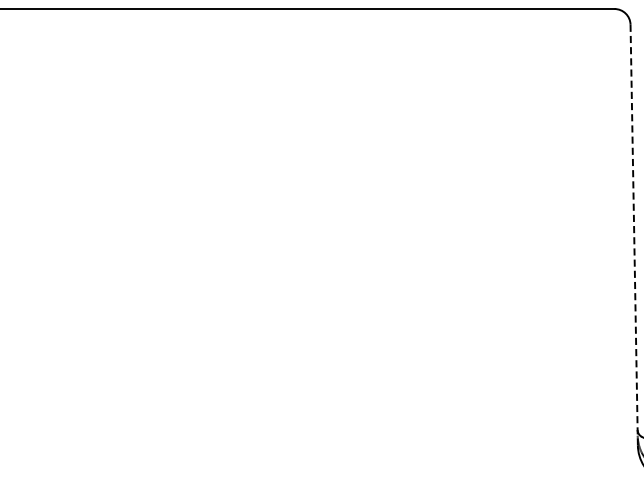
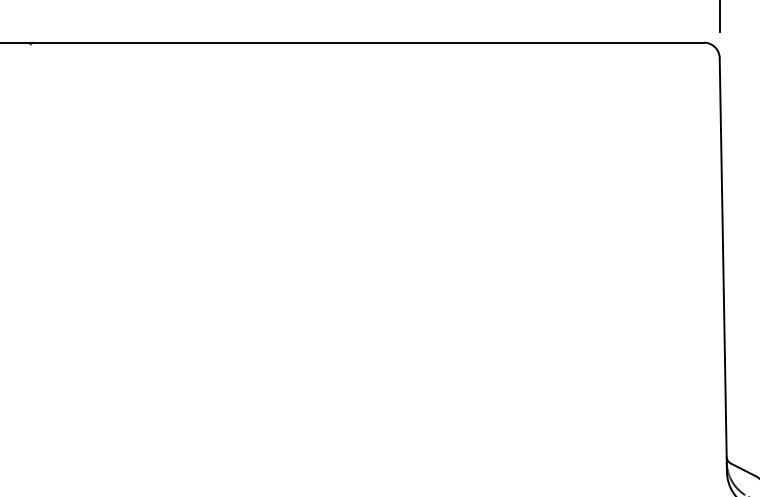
line: (634, 235) -> (723, 265), dashed -> solid

